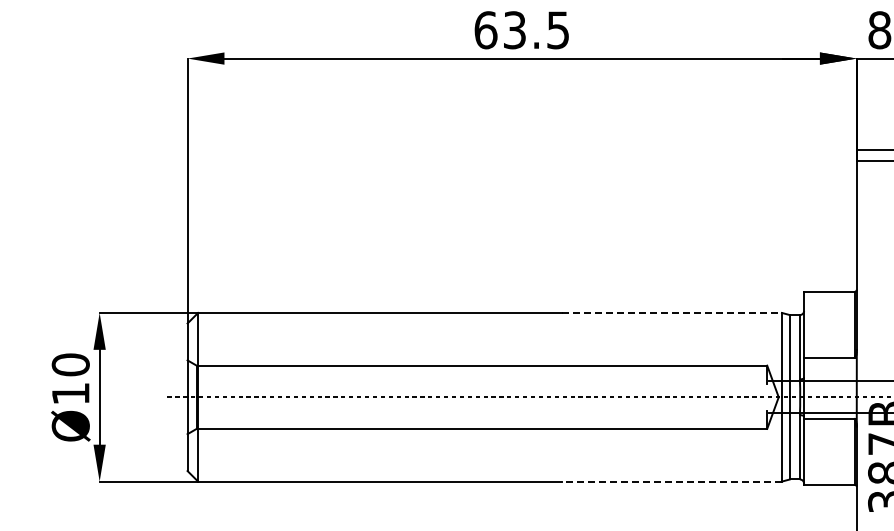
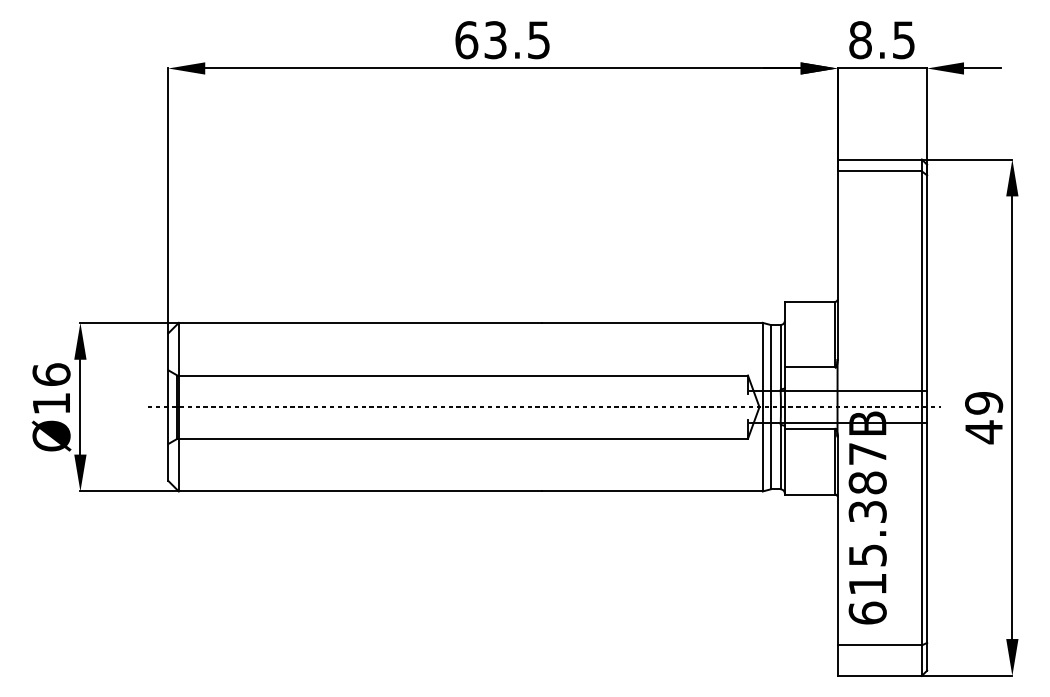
line: (672, 312) -> (653, 322), dashed -> solid
text: (70, 364) -> (51, 374), Ø10 -> Ø16
line: (671, 481) -> (652, 491), dashed -> solid

